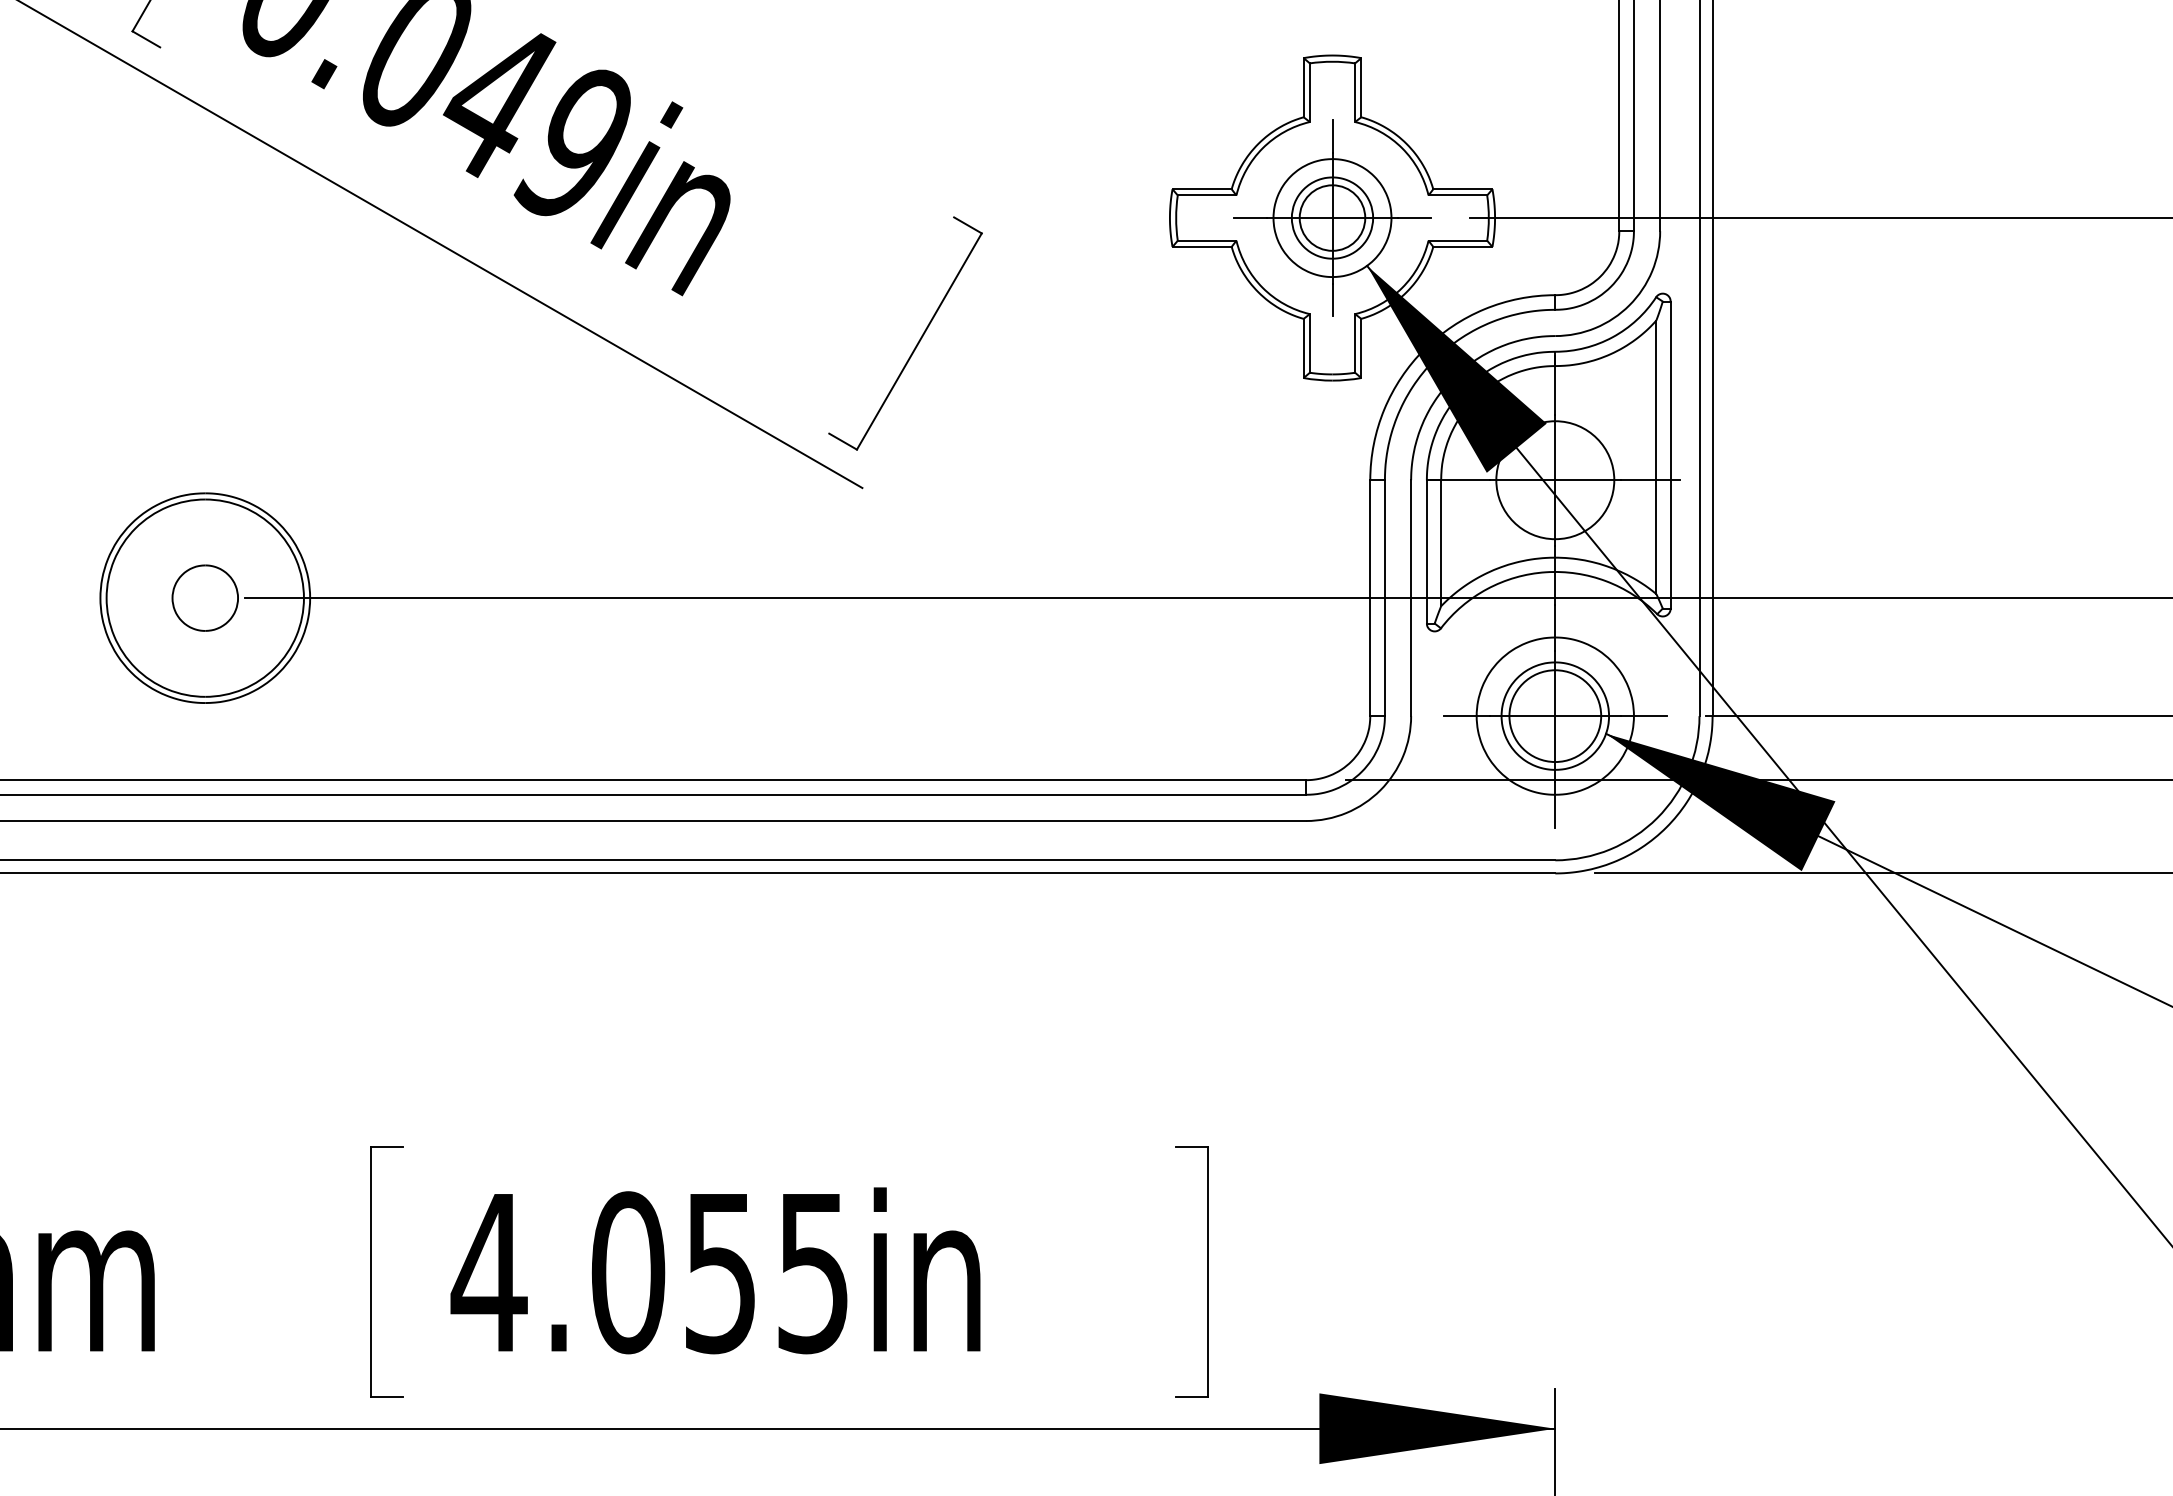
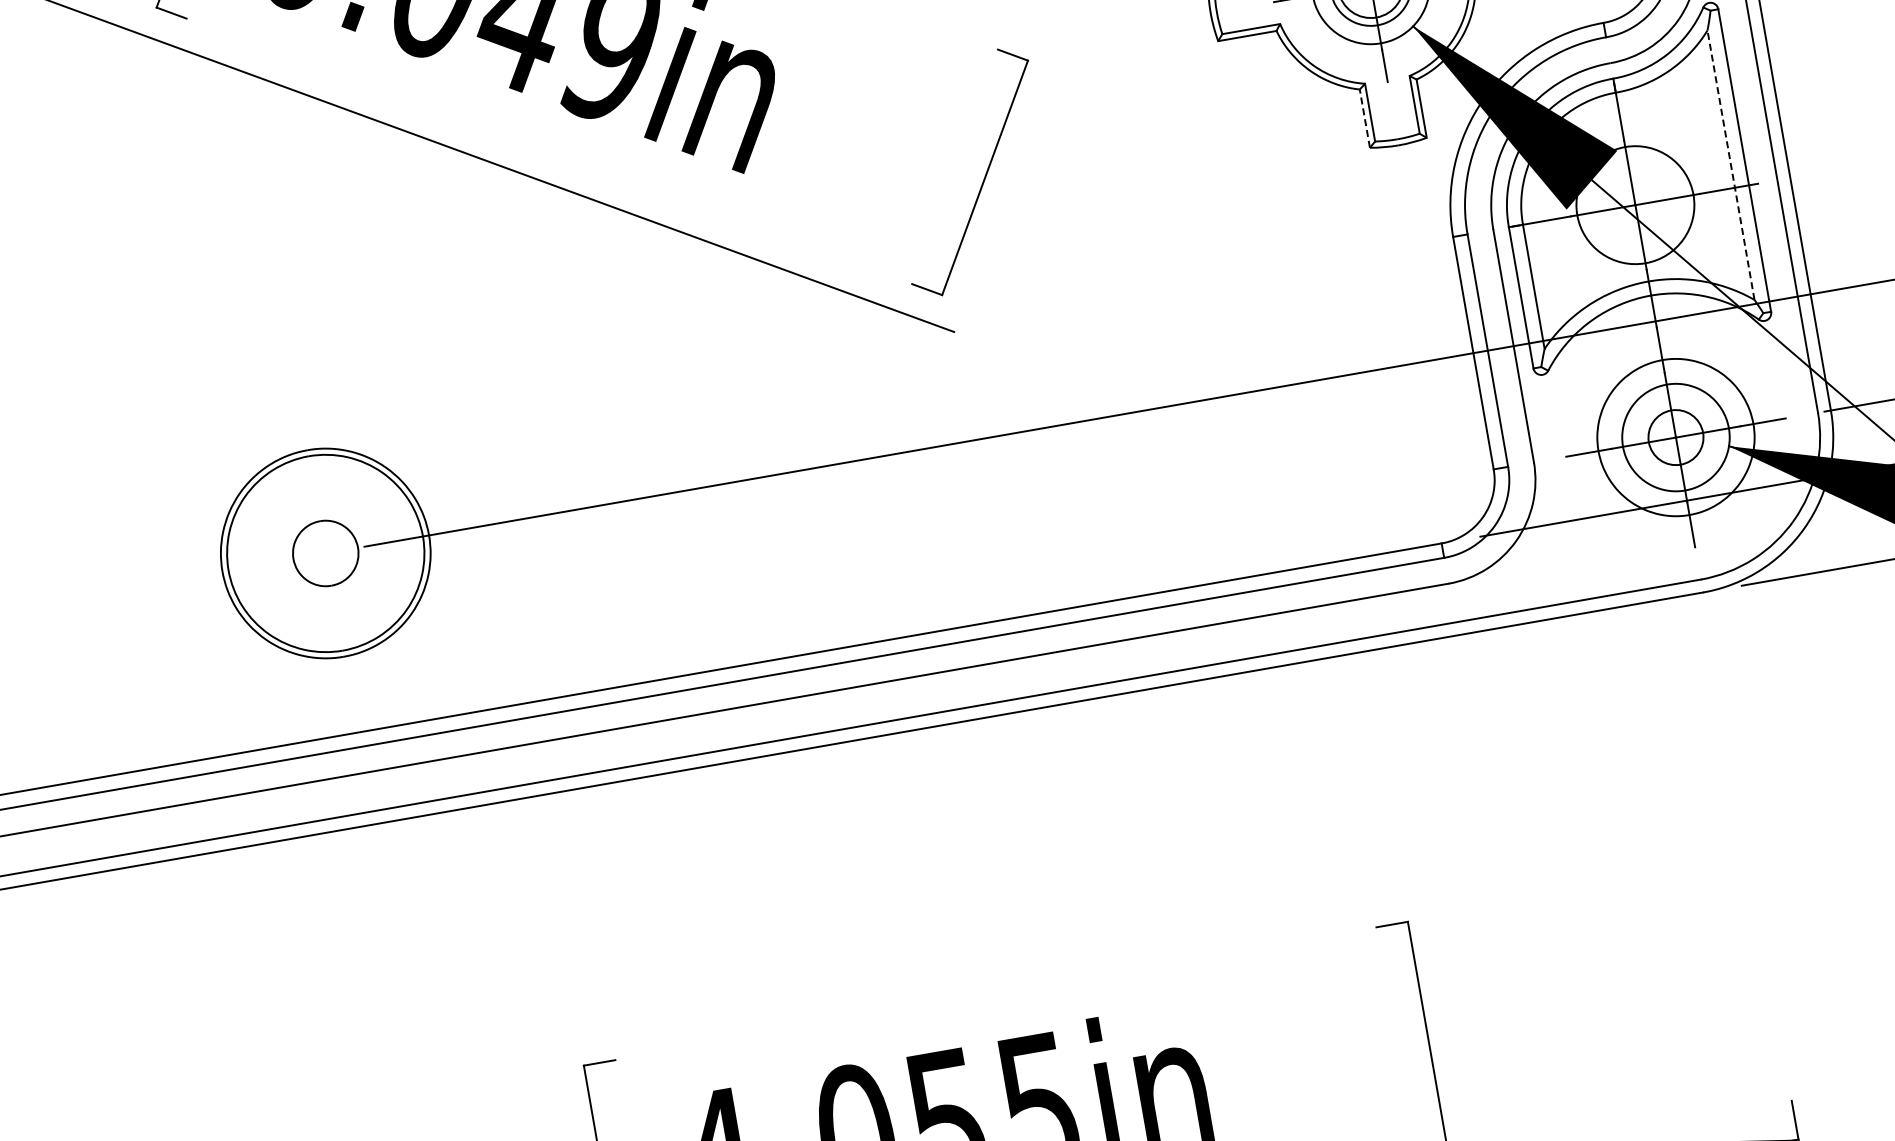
line: (1303, 348) -> (1364, 118), solid -> dashed
line: (1656, 457) -> (1731, 165), solid -> dashed
circle: (1555, 716) -> (1676, 437), size x0.6

